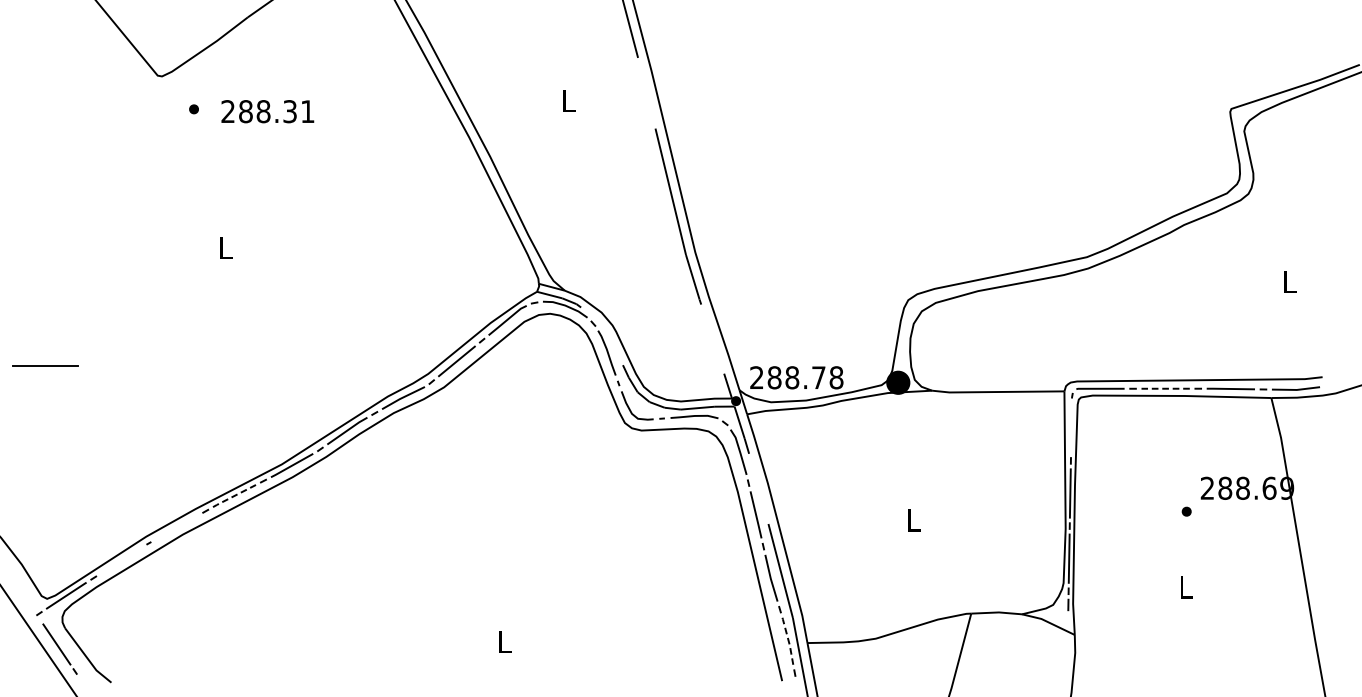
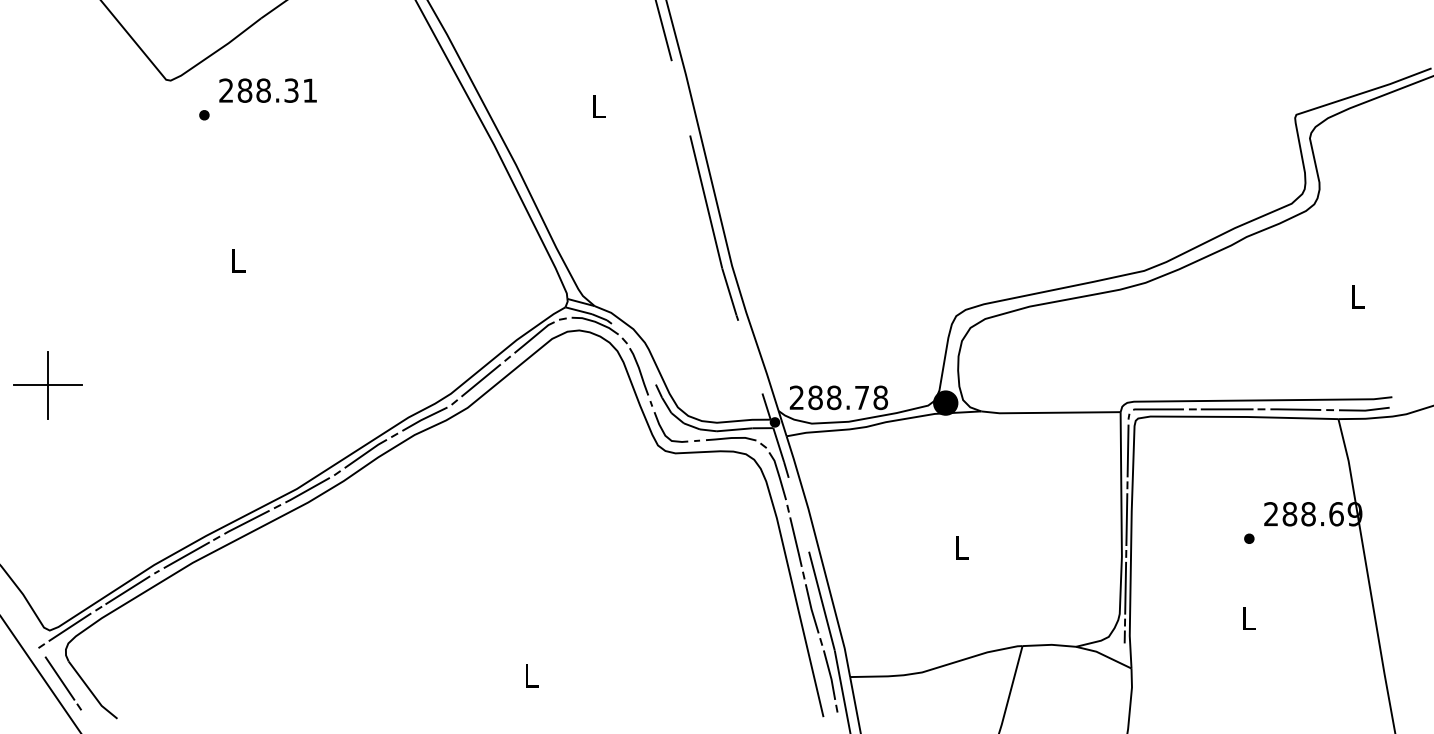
text: (267, 111) -> (267, 90), moved
line: (45, 366) -> (48, 385), added
line: (1165, 388) -> (1226, 409), dashed -> solid
line: (1070, 427) -> (1127, 450), added
line: (234, 496) -> (246, 522), dashed -> solid
line: (177, 526) -> (186, 554), added
line: (120, 559) -> (127, 589), added
line: (788, 640) -> (830, 674), dashed -> solid

